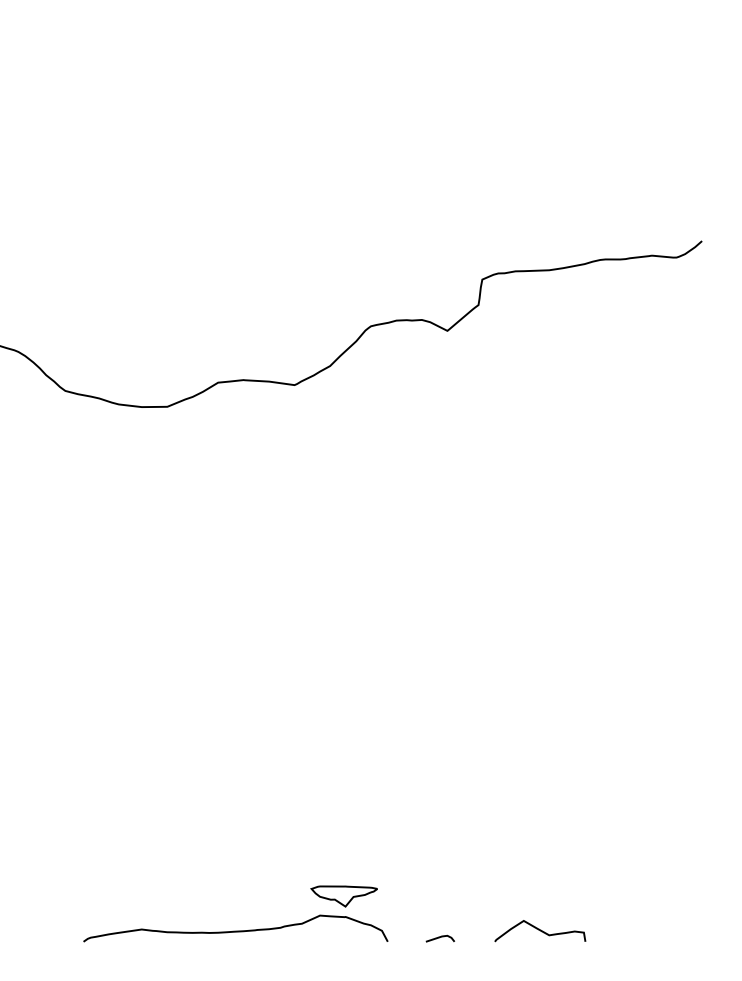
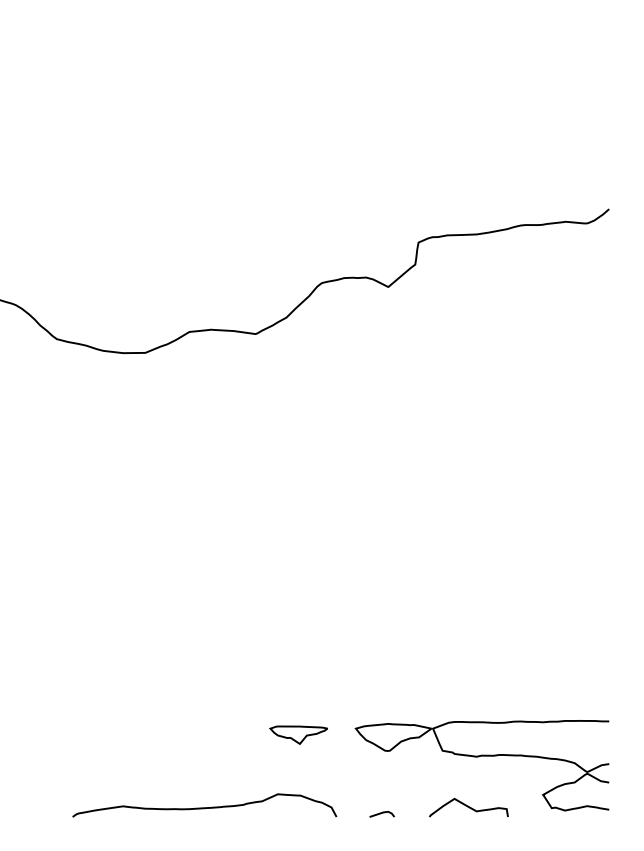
part: (554, 872) -> (481, 756), added
part: (343, 896) -> (298, 735), moved

